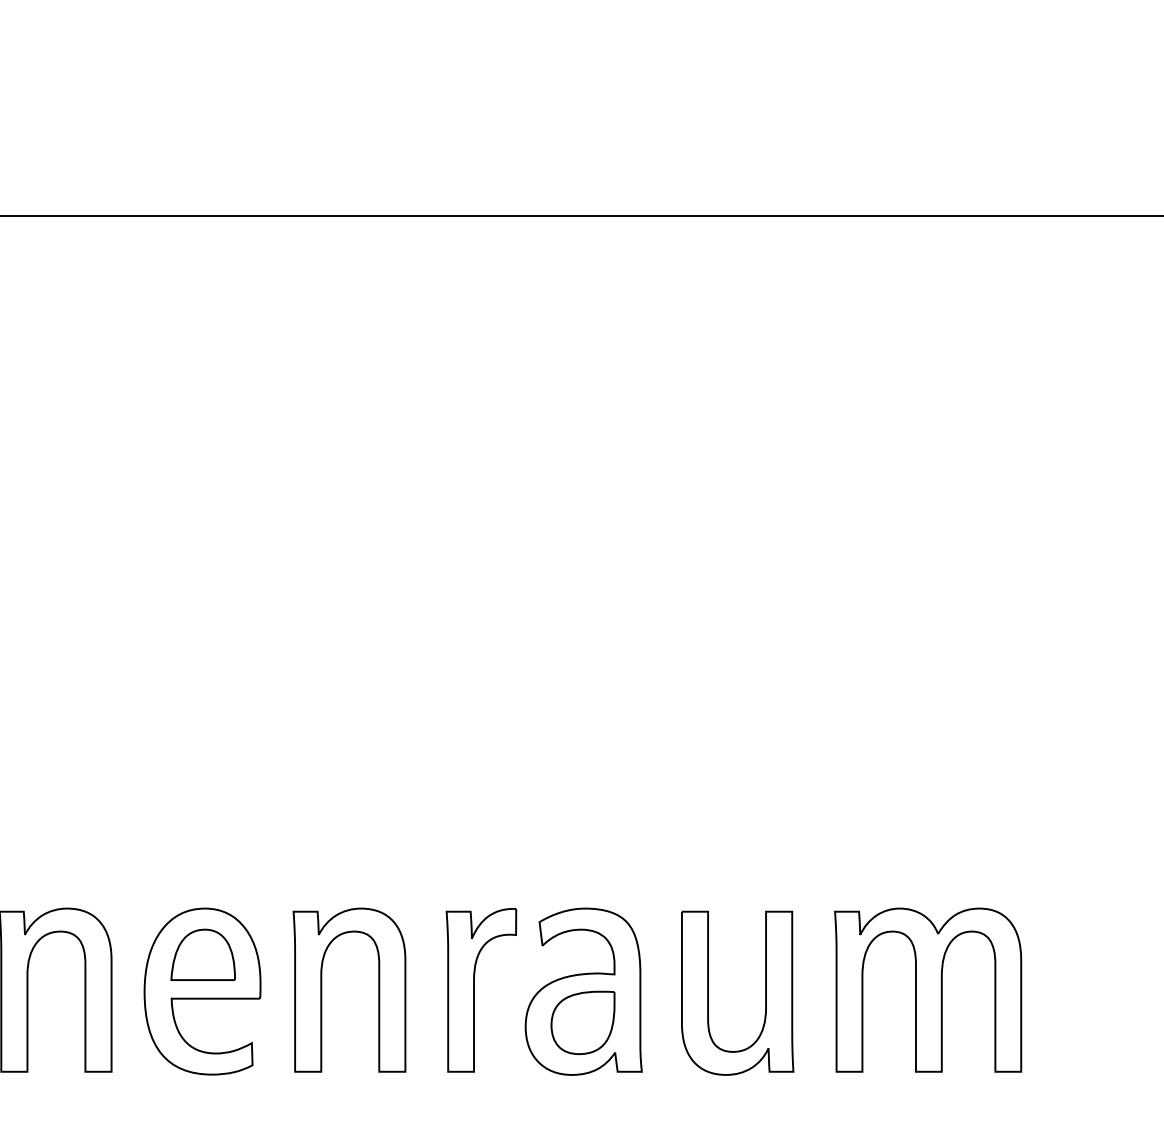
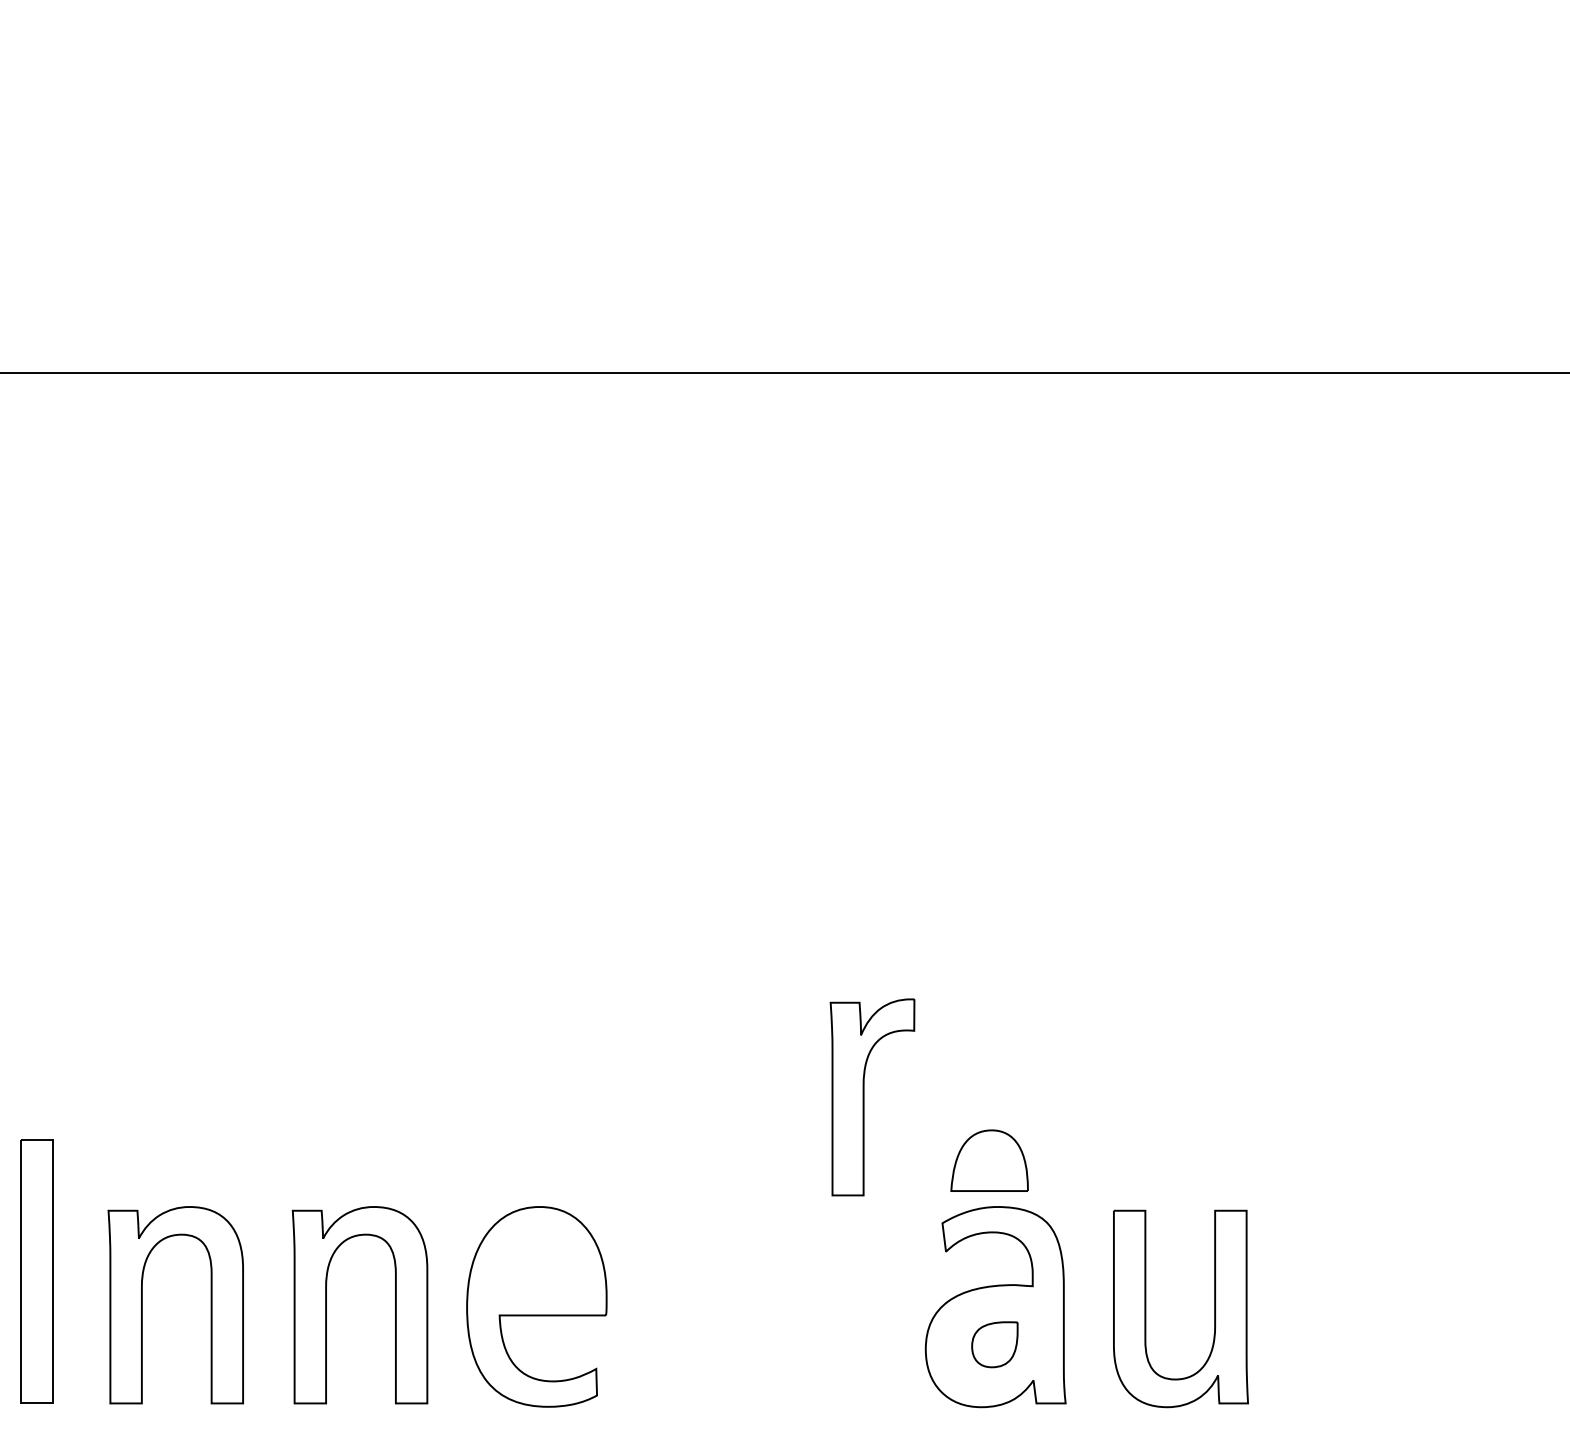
part: (203, 954) -> (989, 1160), moved
part: (321, 990) -> (680, 1305), removed
part: (474, 990) -> (864, 1097), moved
part: (928, 990) -> (1410, 1305), removed
part: (582, 1022) -> (994, 1344), size x0.6

